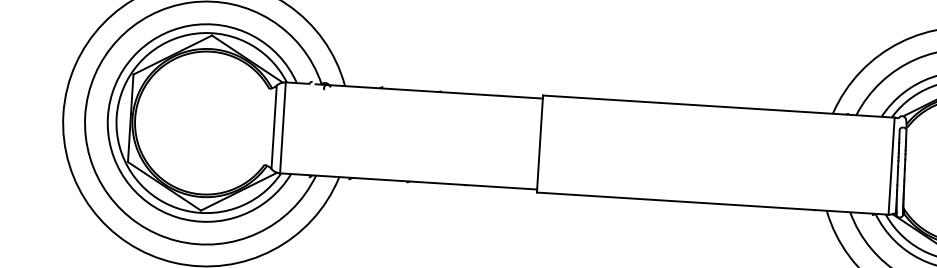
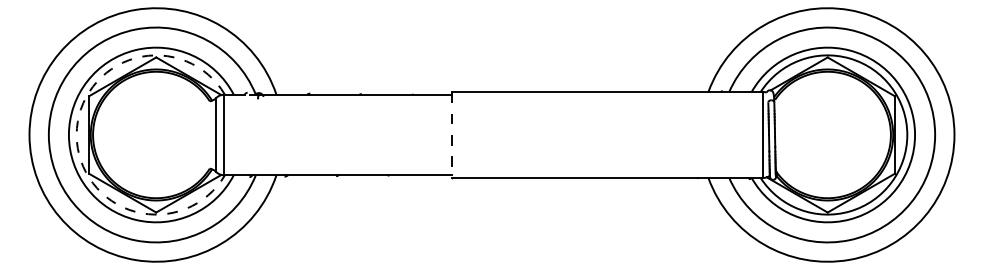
arc: (116, 117) -> (76, 135), solid -> dashed
line: (539, 144) -> (451, 135), solid -> dashed

